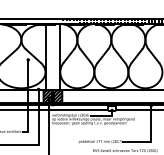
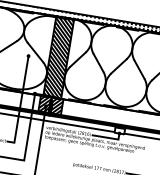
hatch: (52, 57) -> (58, 57), added

